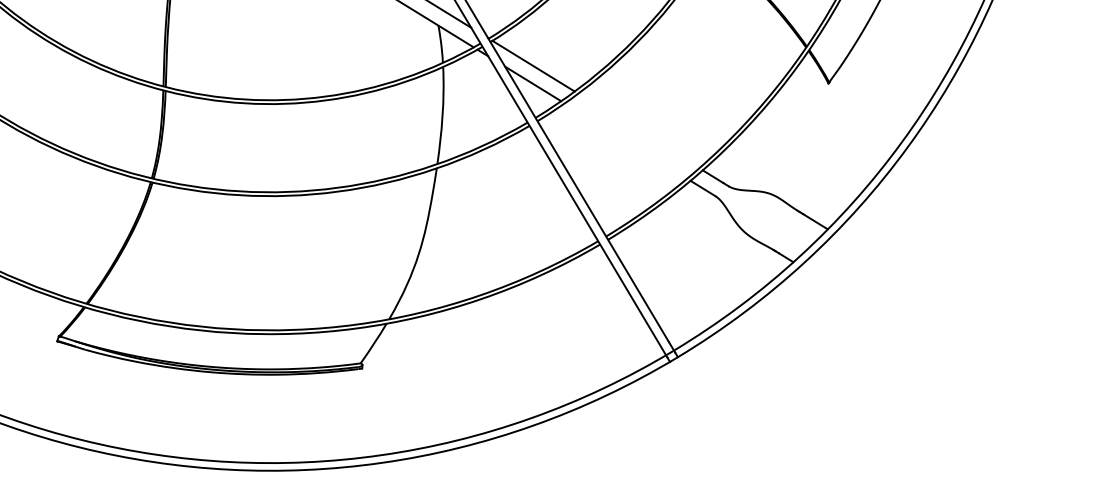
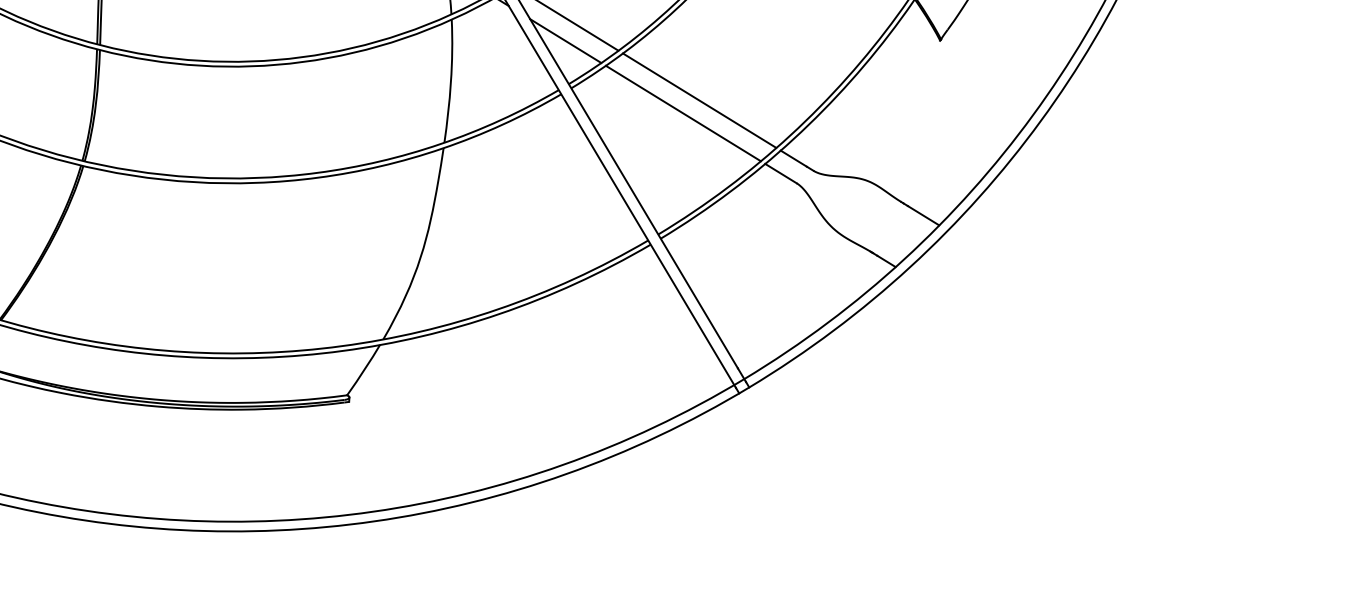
line: (638, 130) -> (699, 100), added
line: (625, 140) -> (682, 112), added

